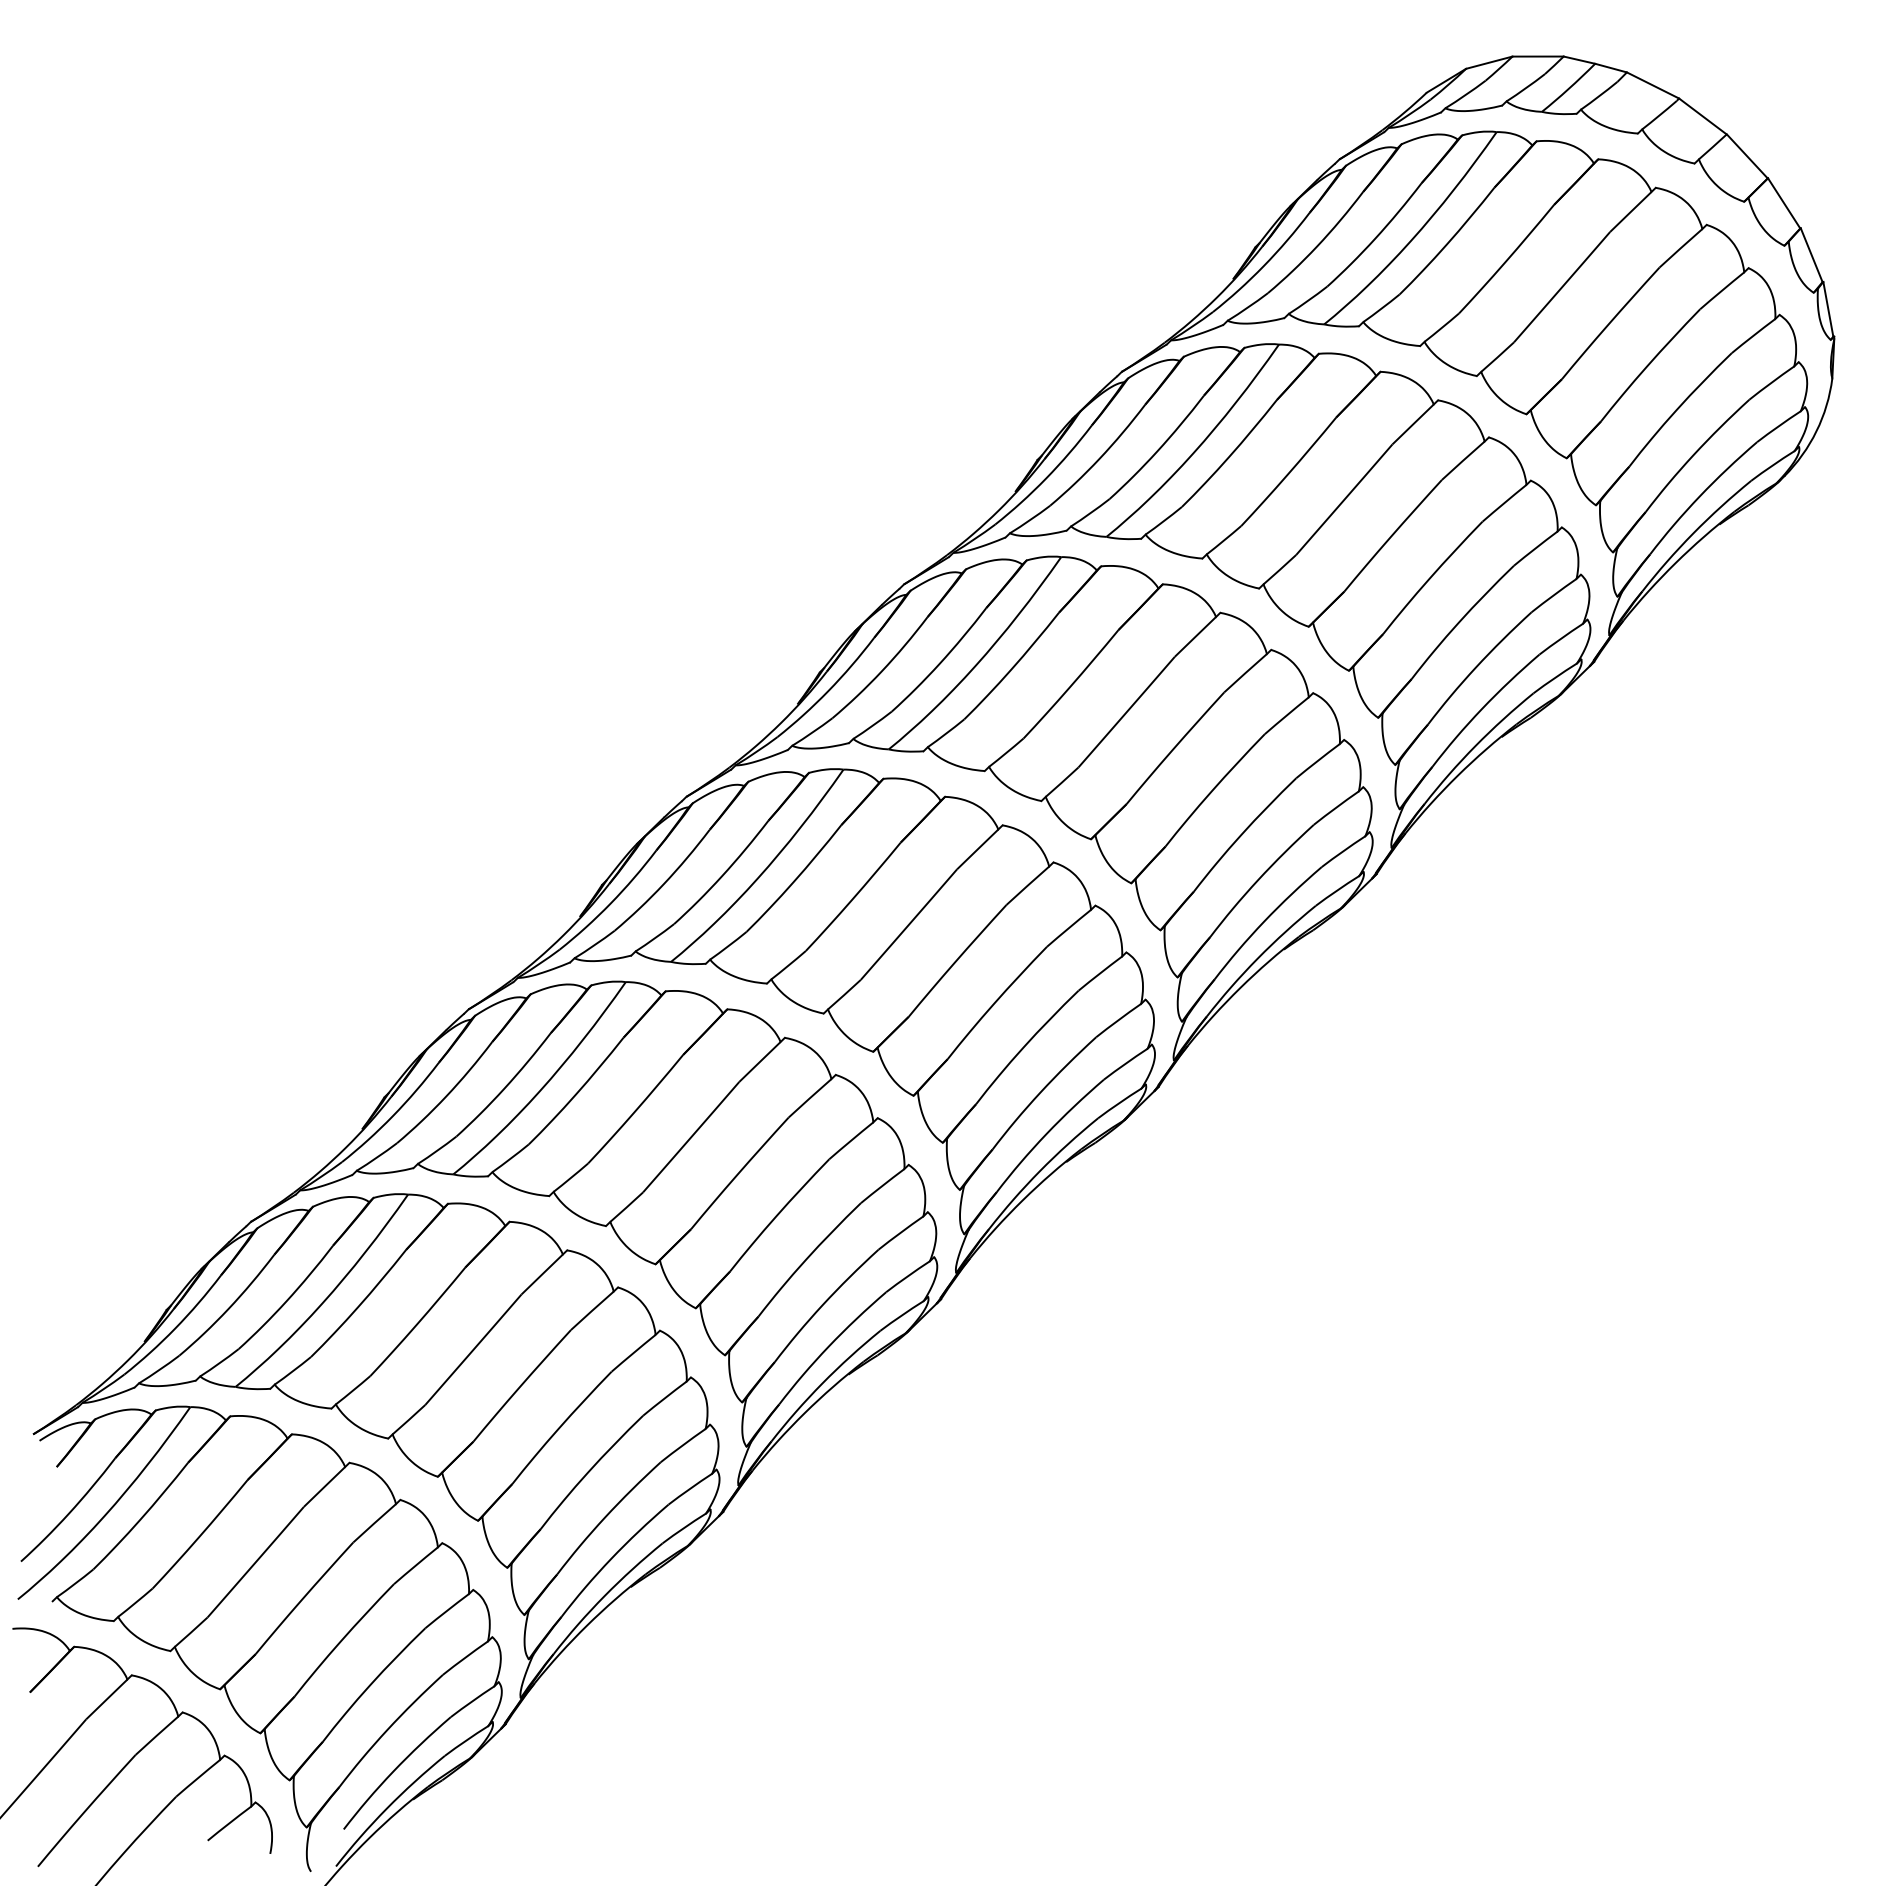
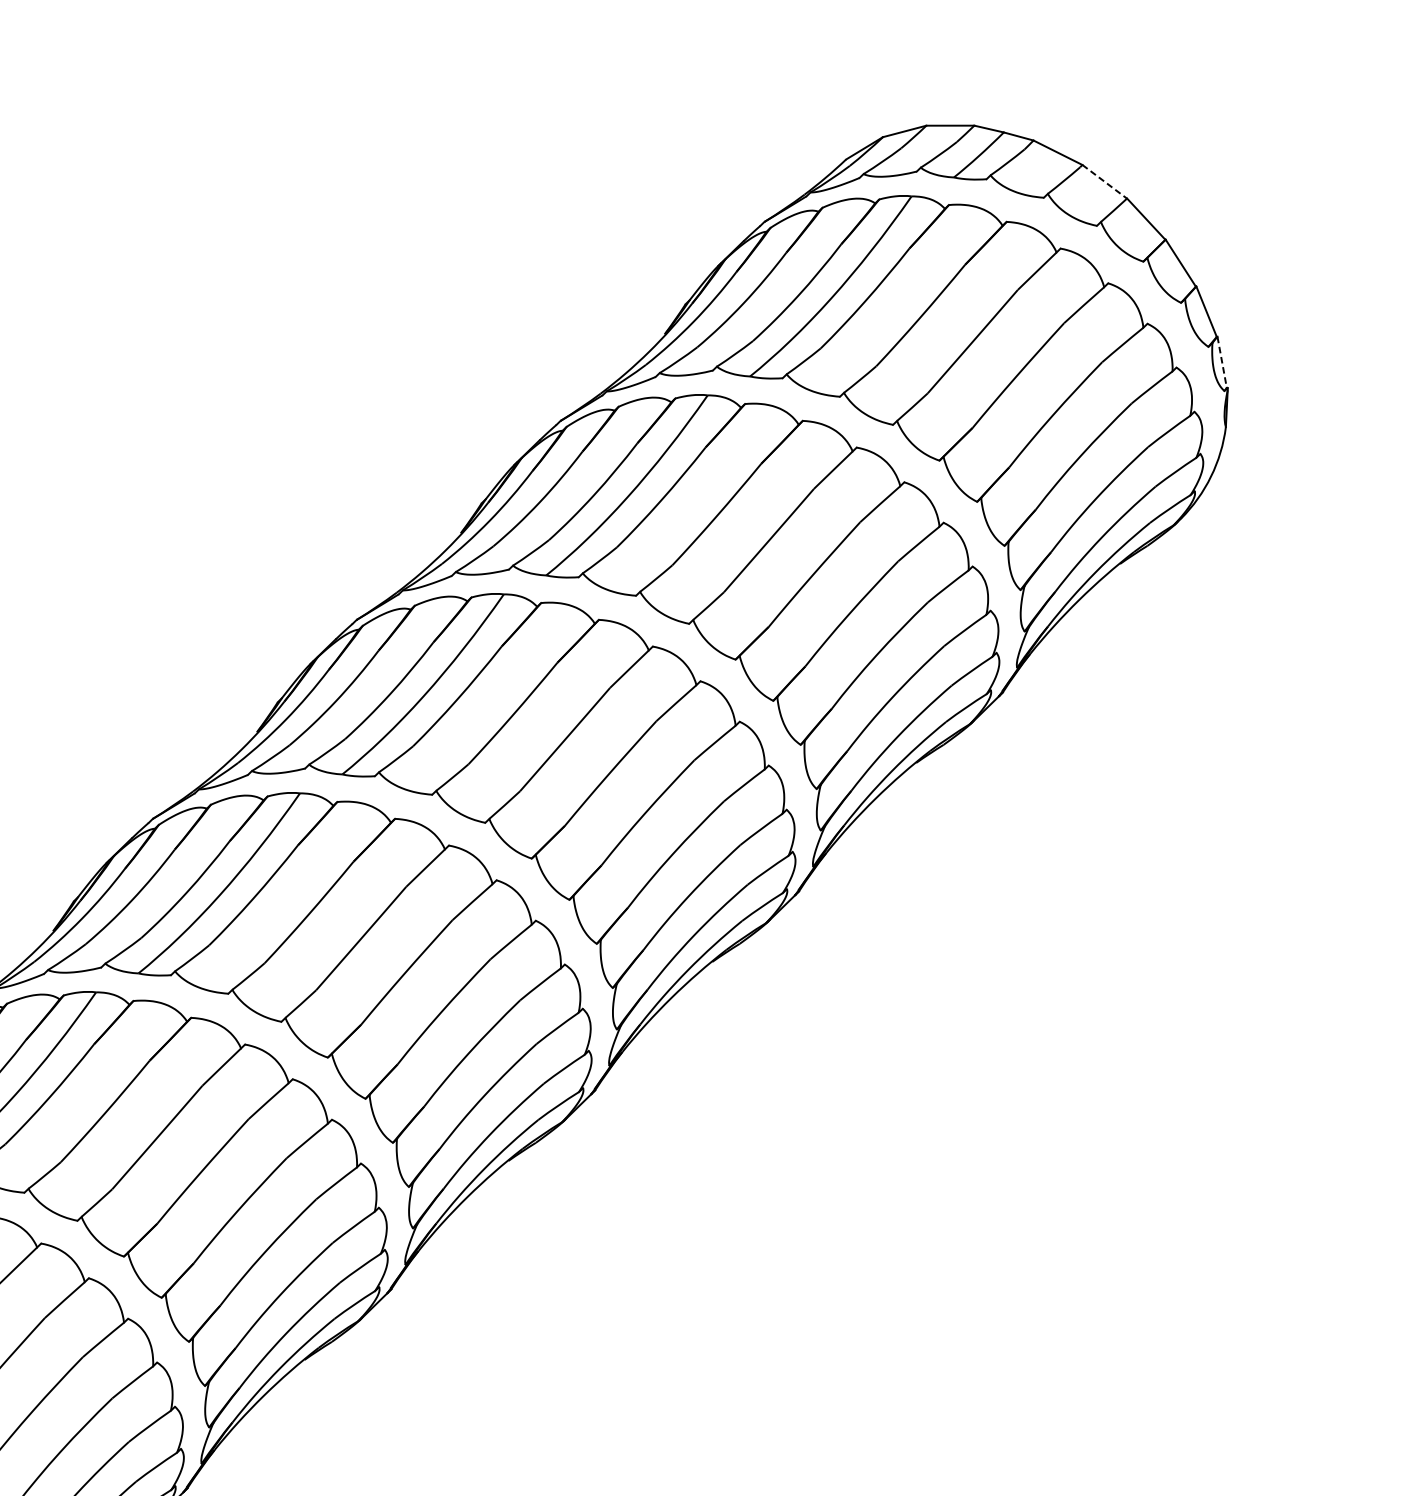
line: (1702, 116) -> (1104, 181), solid -> dashed
line: (1828, 309) -> (1222, 362), solid -> dashed

